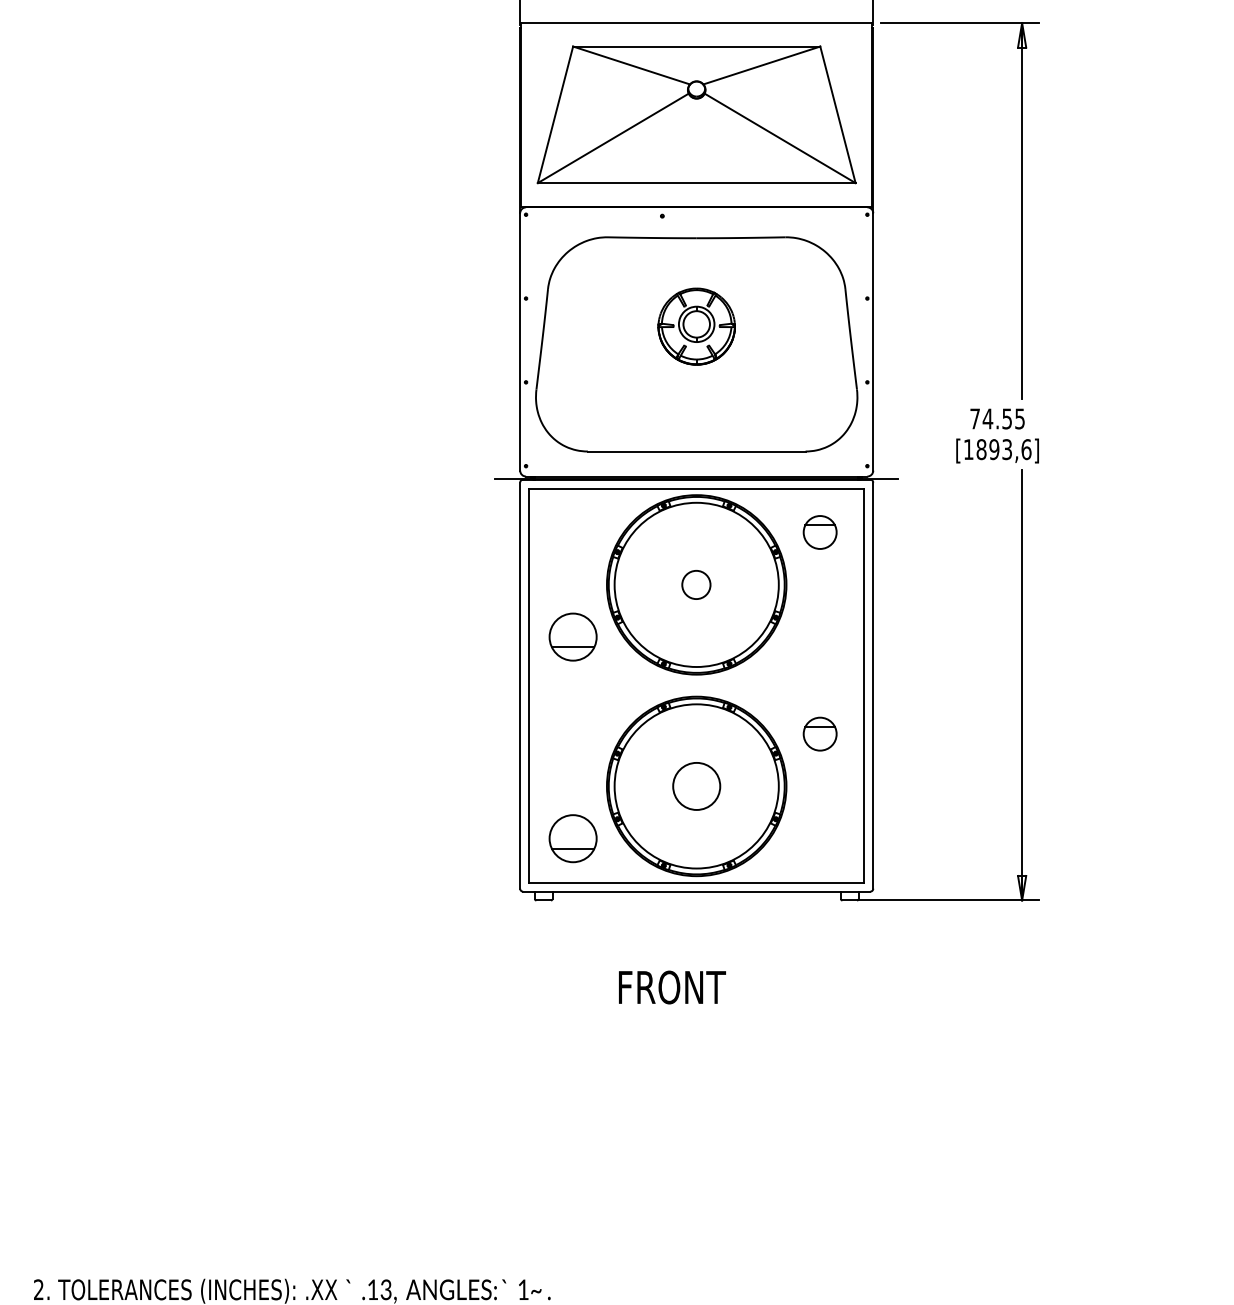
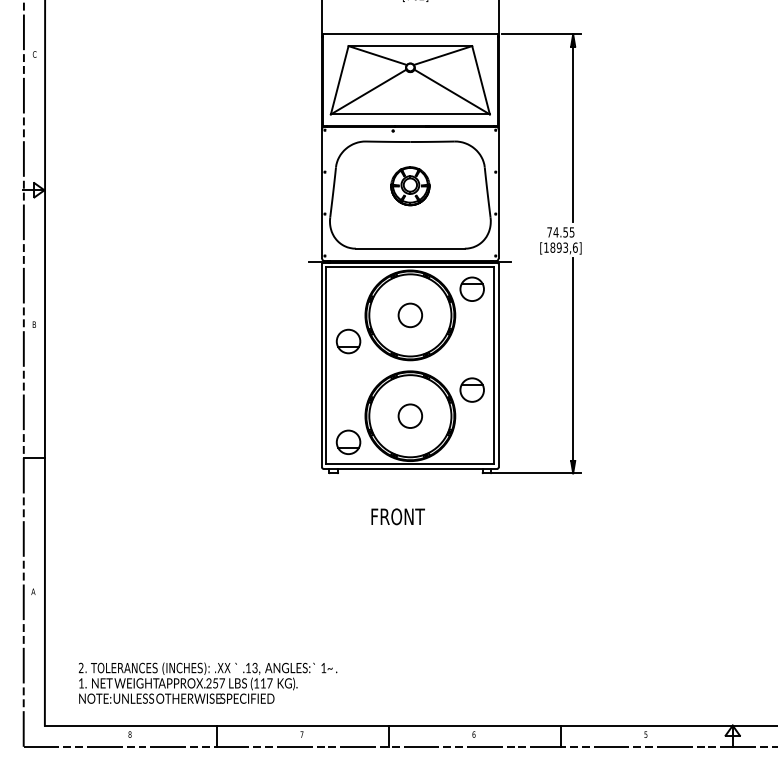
part: (818, 531) -> (471, 288), size x1.43
circle: (694, 585) -> (409, 315), size x1.67
part: (818, 732) -> (471, 389), size x1.43

